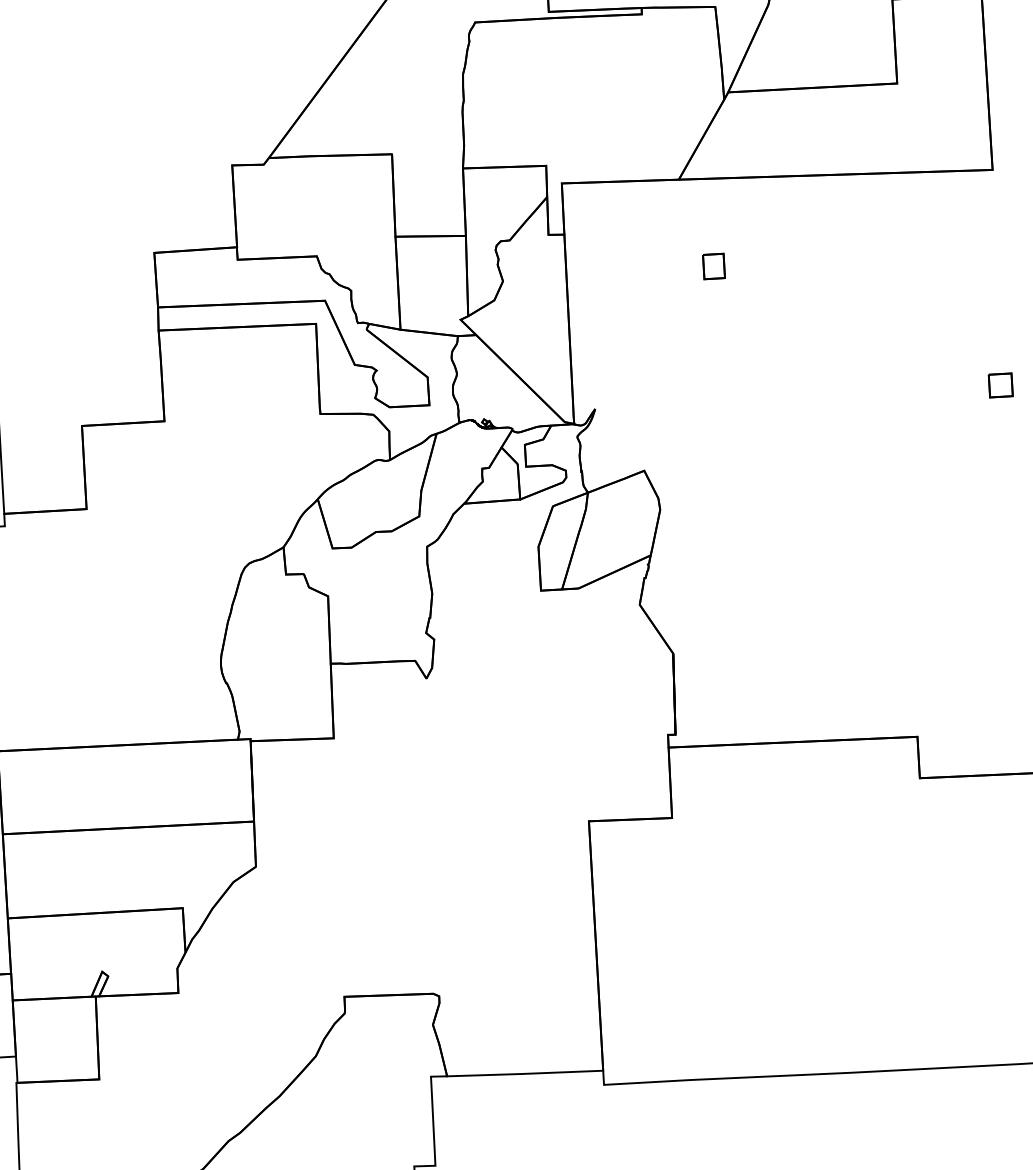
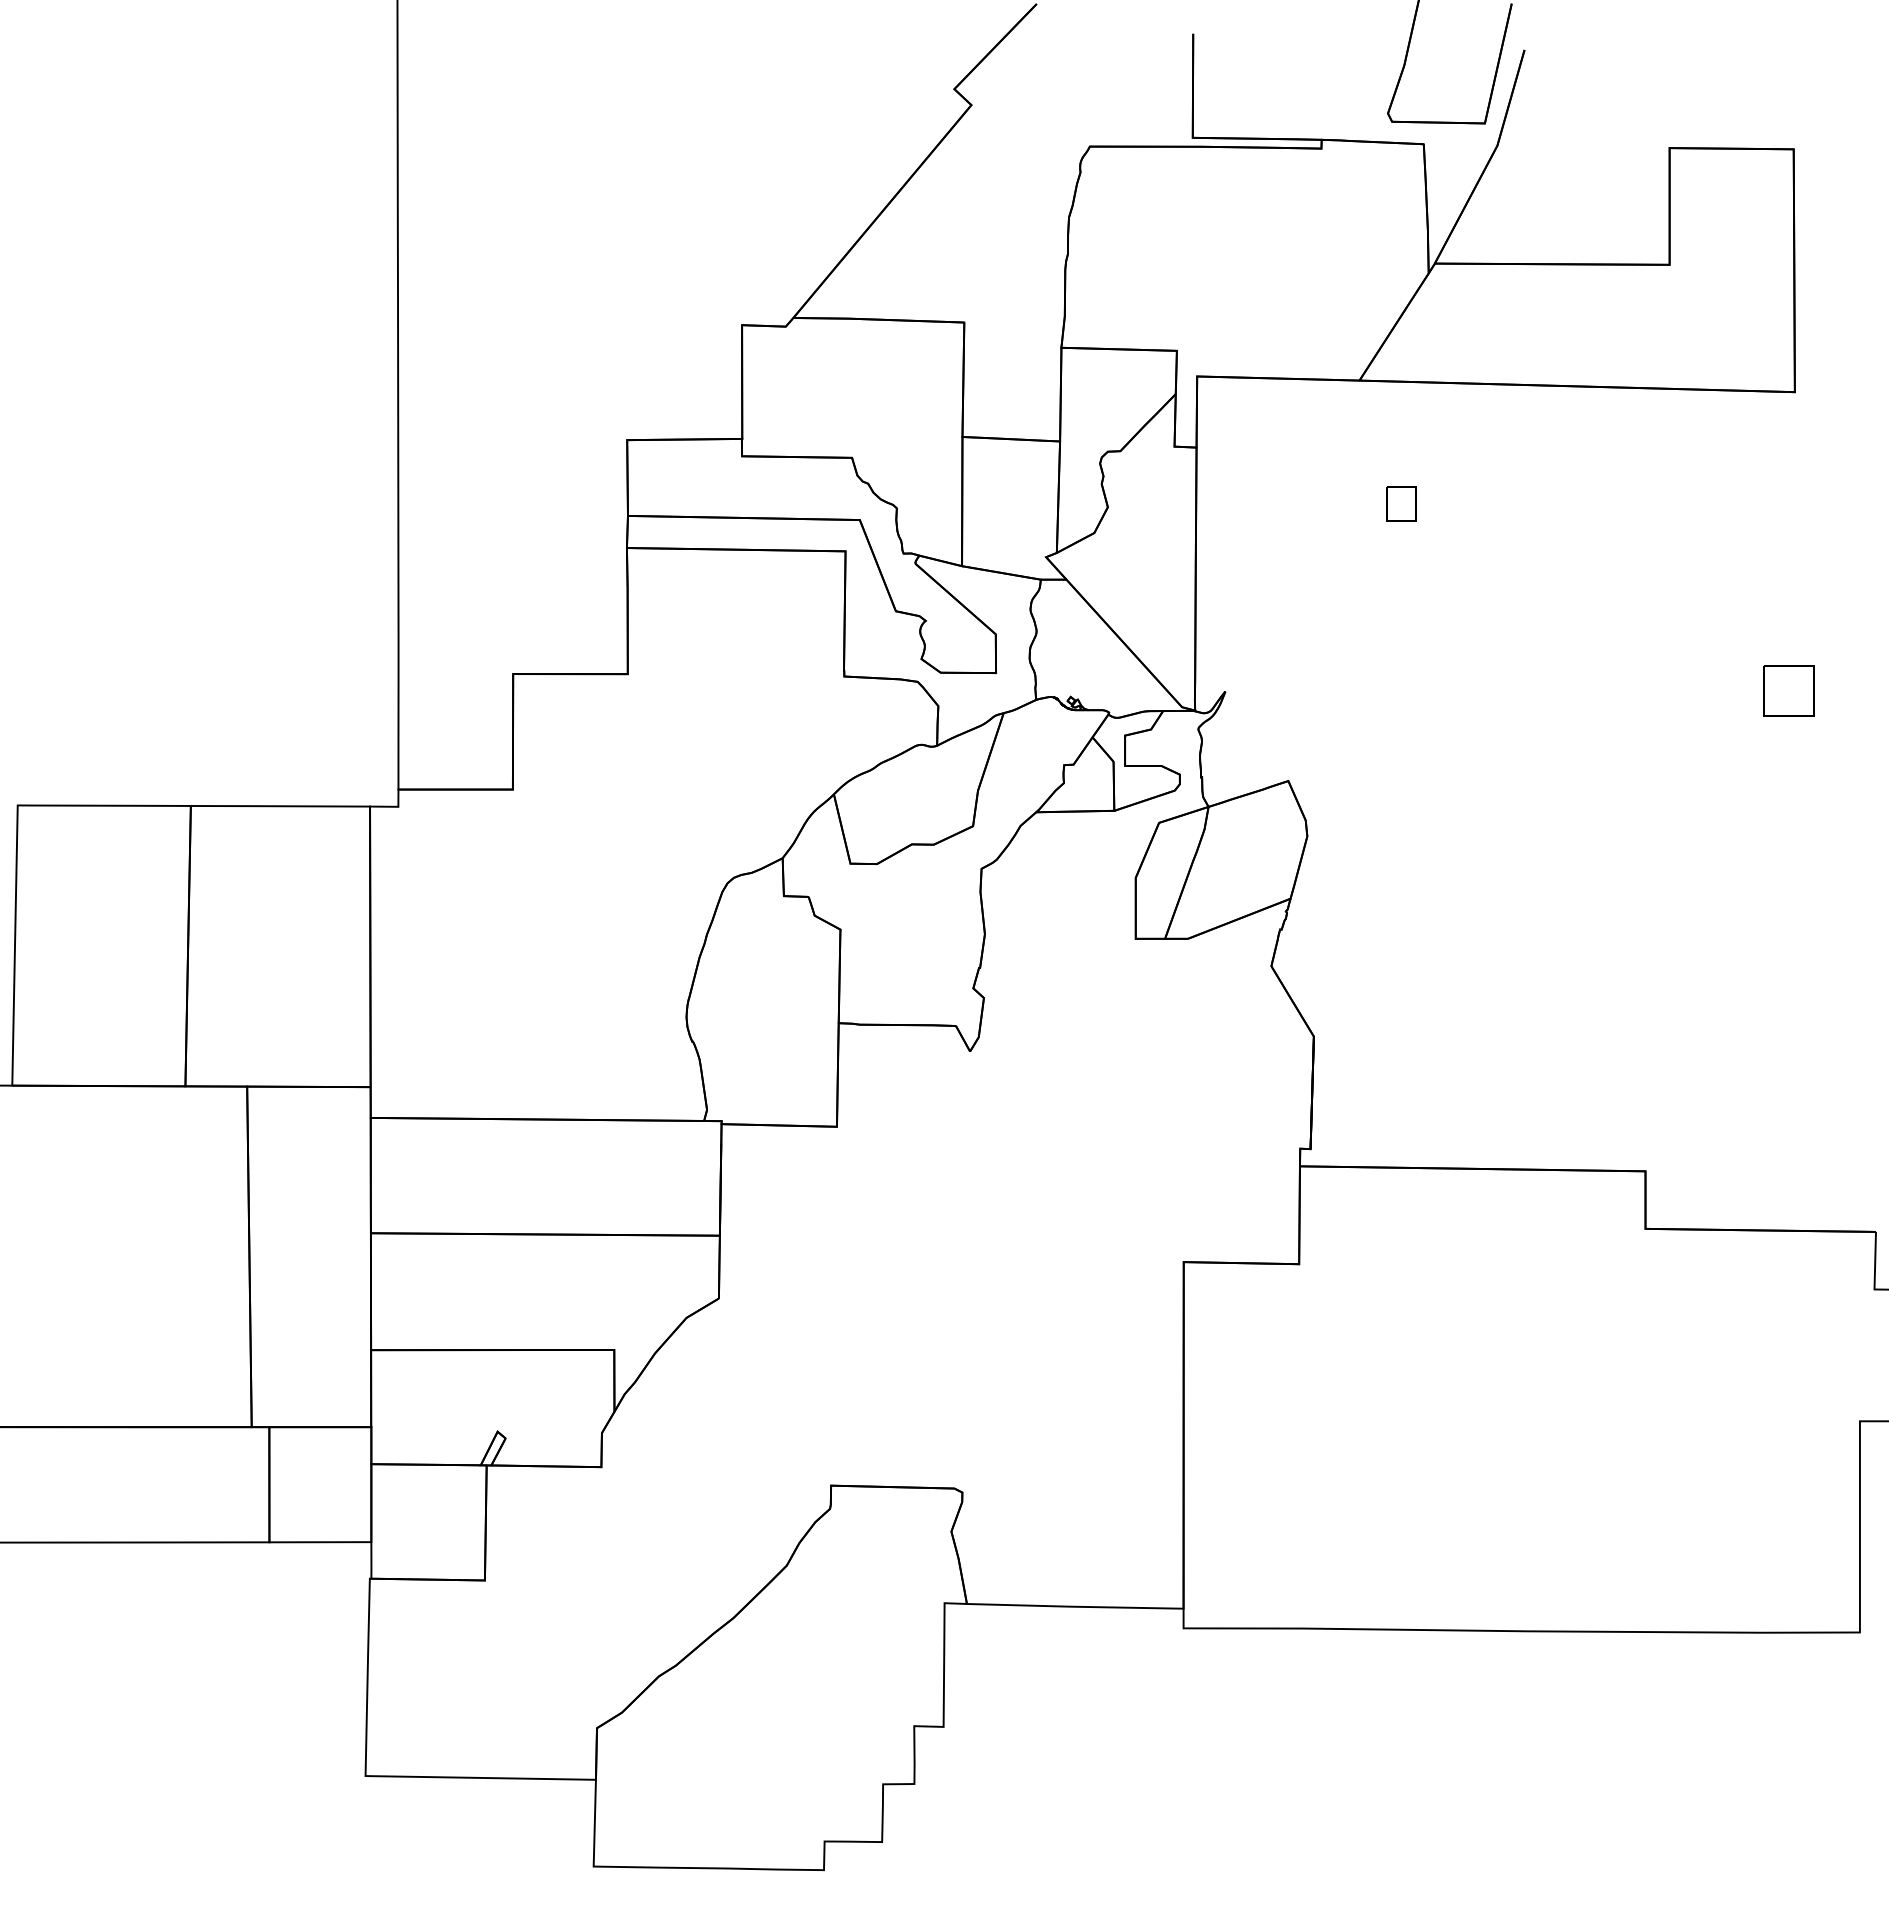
part: (1000, 385) -> (1788, 691), size x1.6

